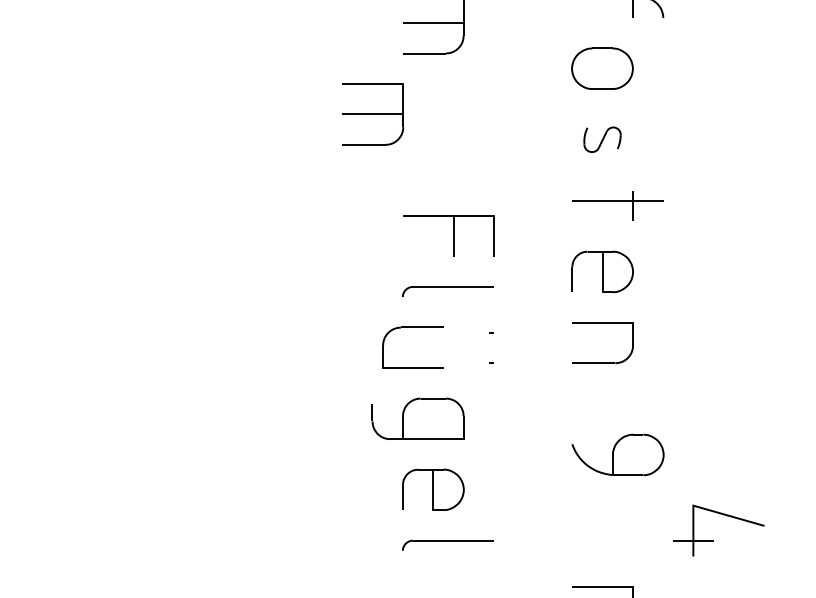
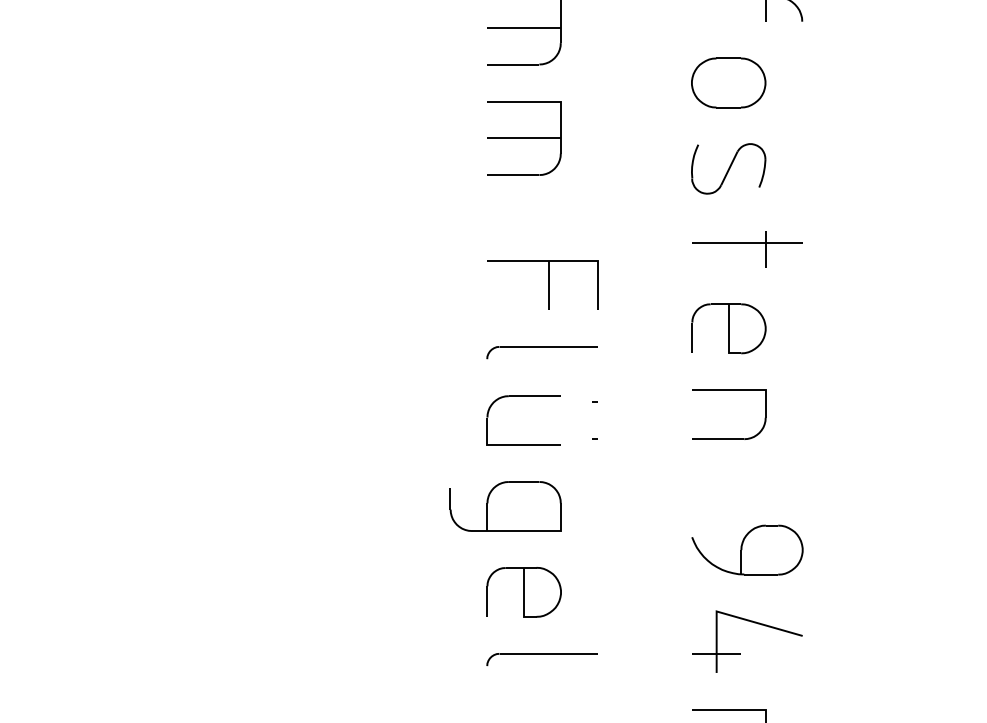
part: (373, 114) -> (524, 138), moved
part: (602, 139) -> (728, 168), size x1.67
part: (412, 327) -> (523, 396), moved
part: (713, 540) -> (740, 653), moved

